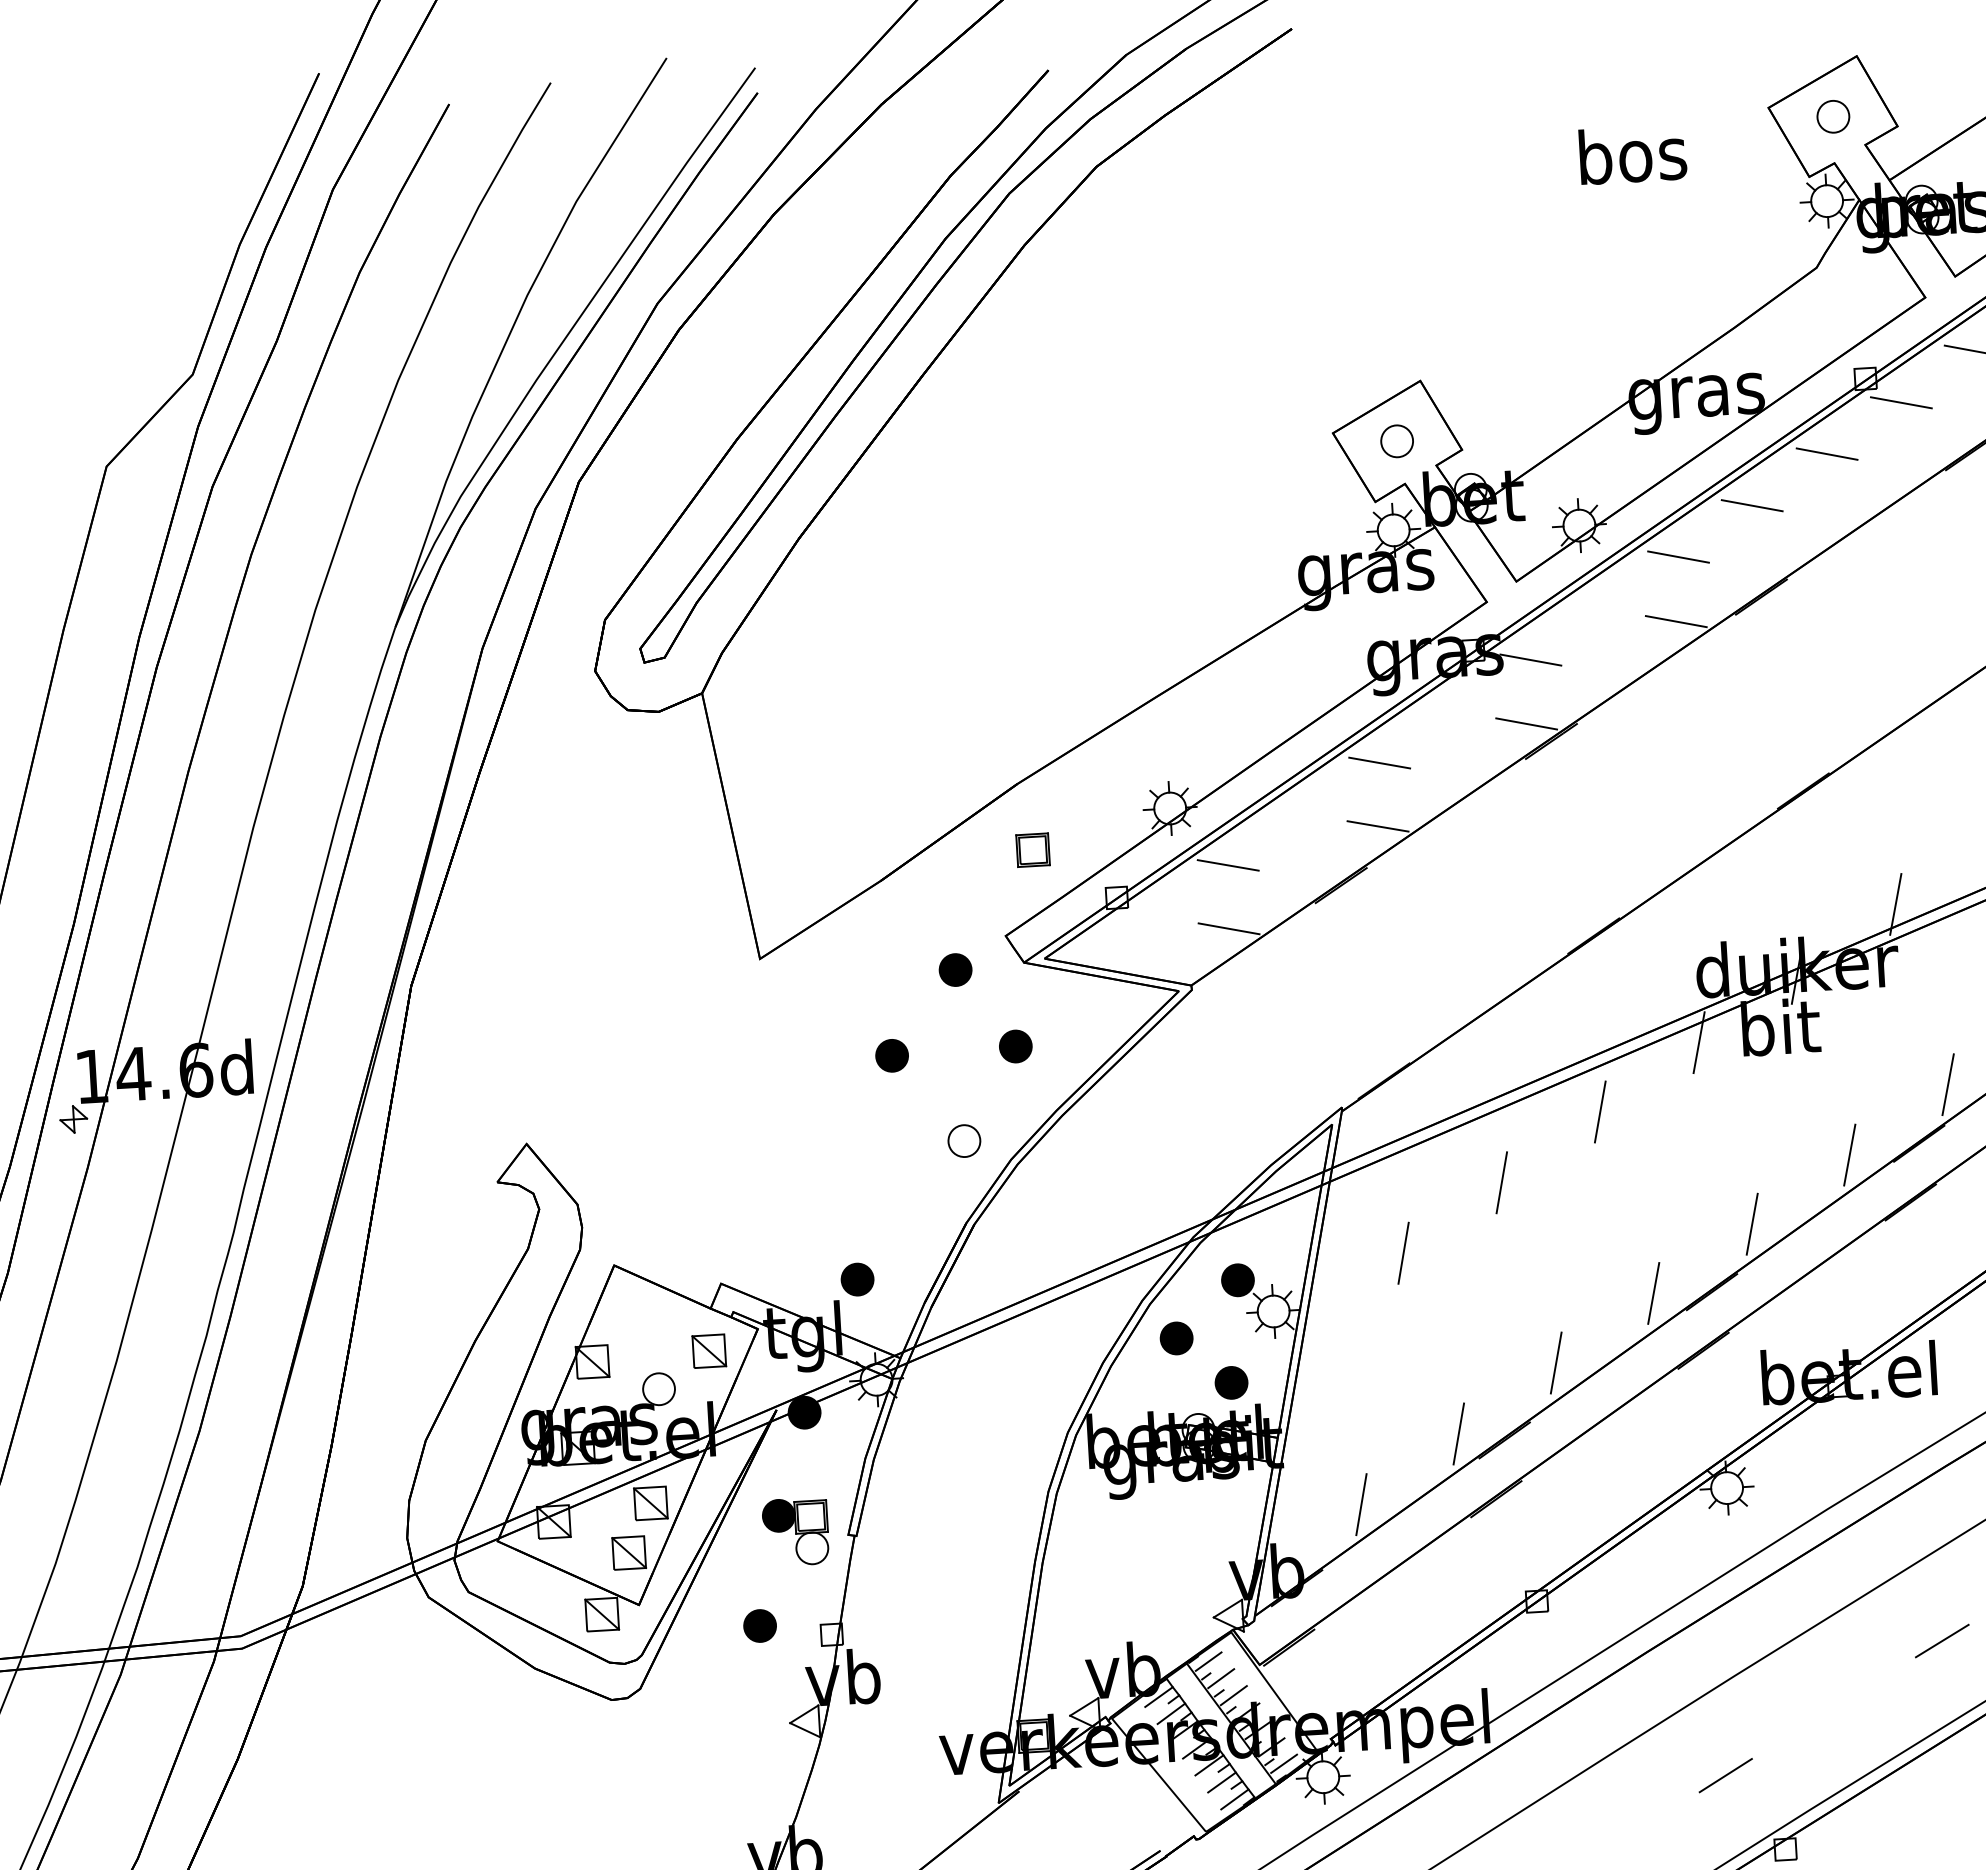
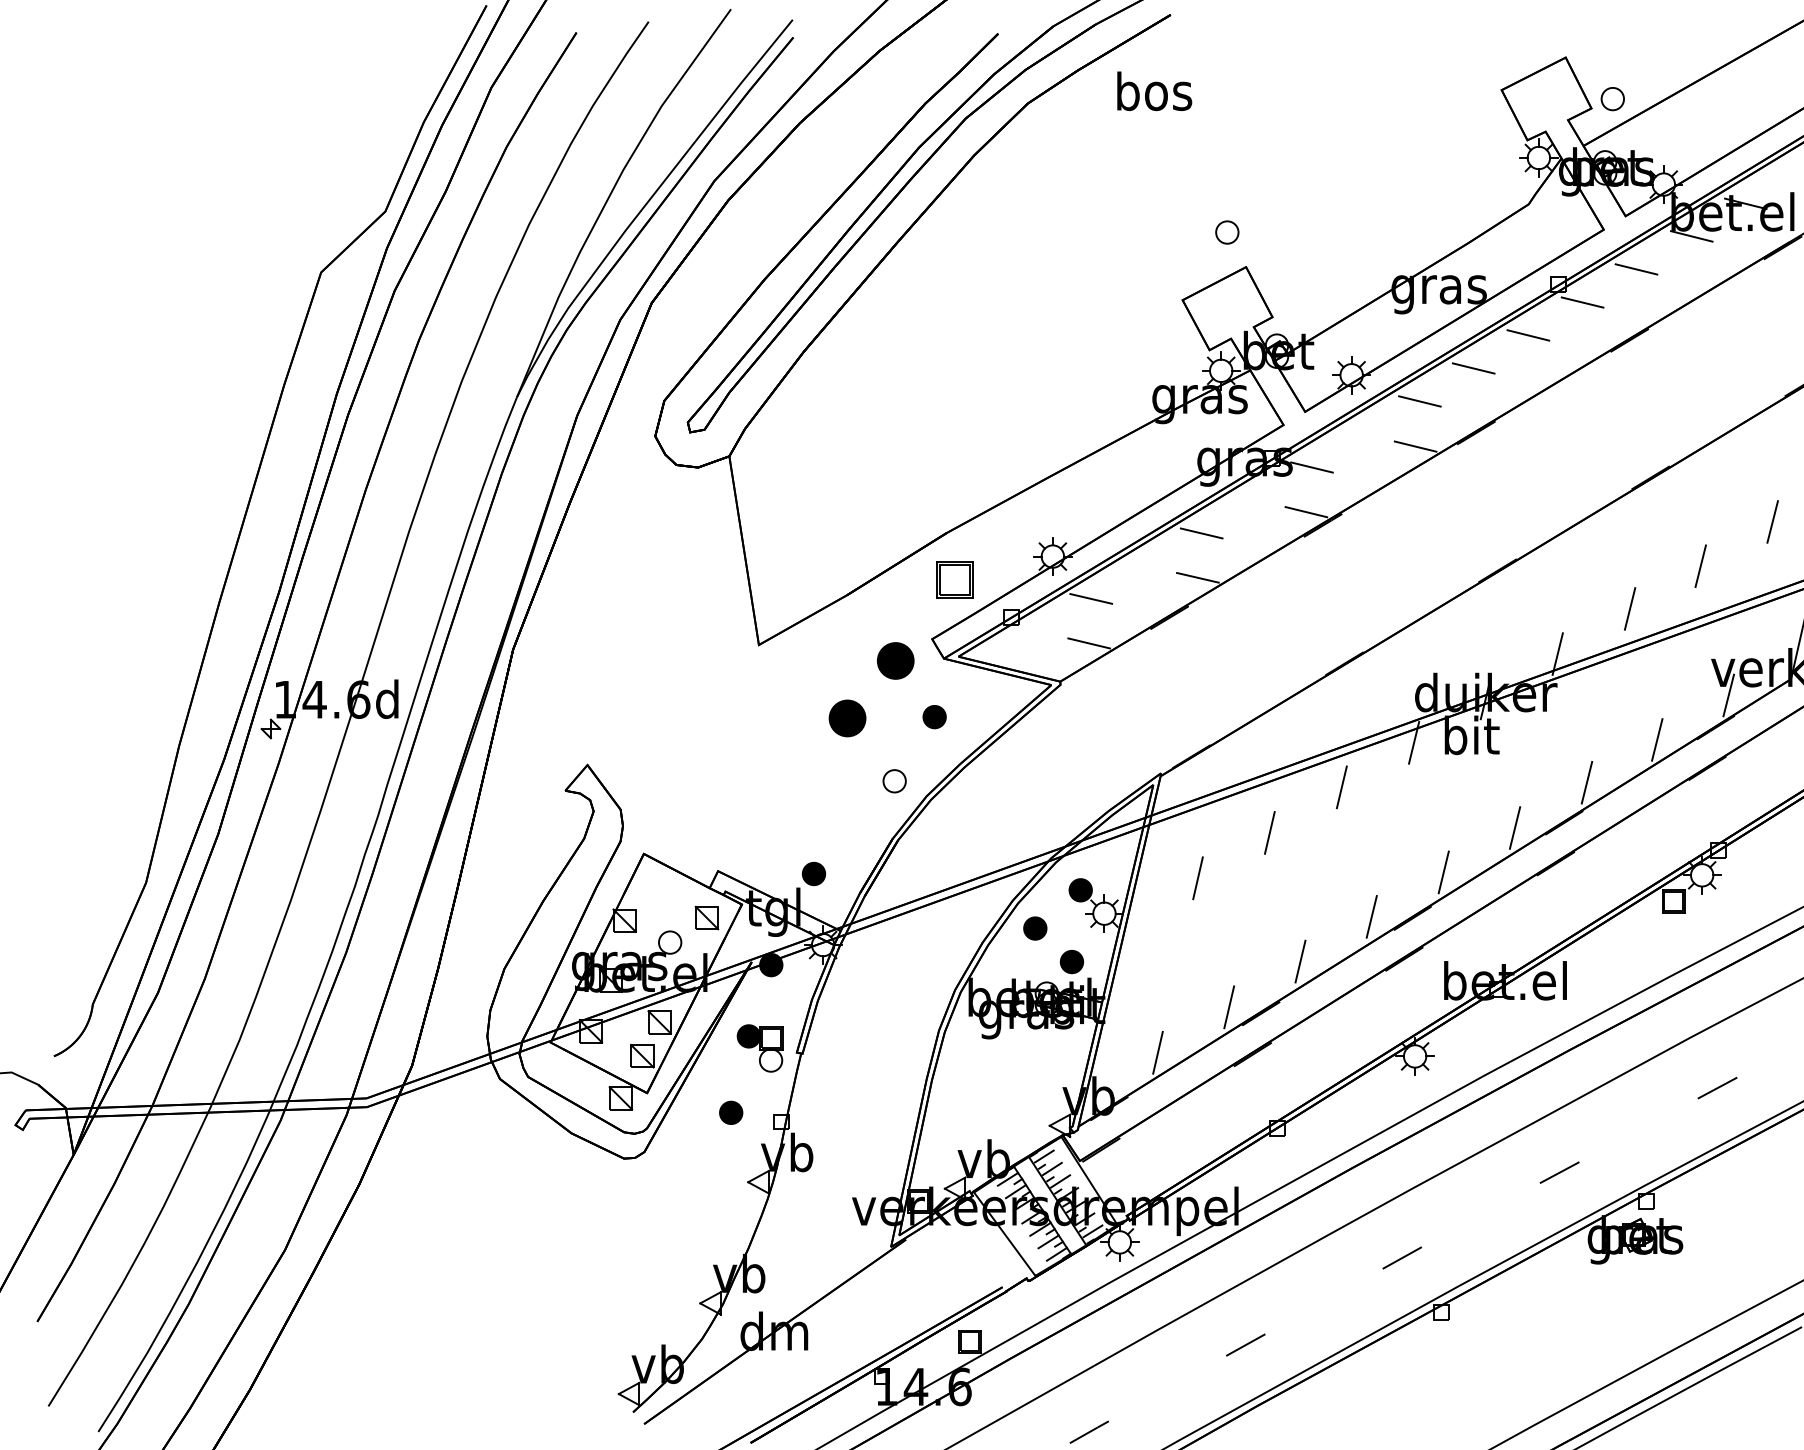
part: (1832, 117) -> (1612, 99), moved
text: (1632, 154) -> (1154, 91), moved
part: (1397, 441) -> (1227, 232), moved
part: (1032, 849) -> (954, 579), size x1.6
part: (955, 969) -> (895, 660), size x1.6
part: (892, 1055) -> (847, 718), size x1.6

